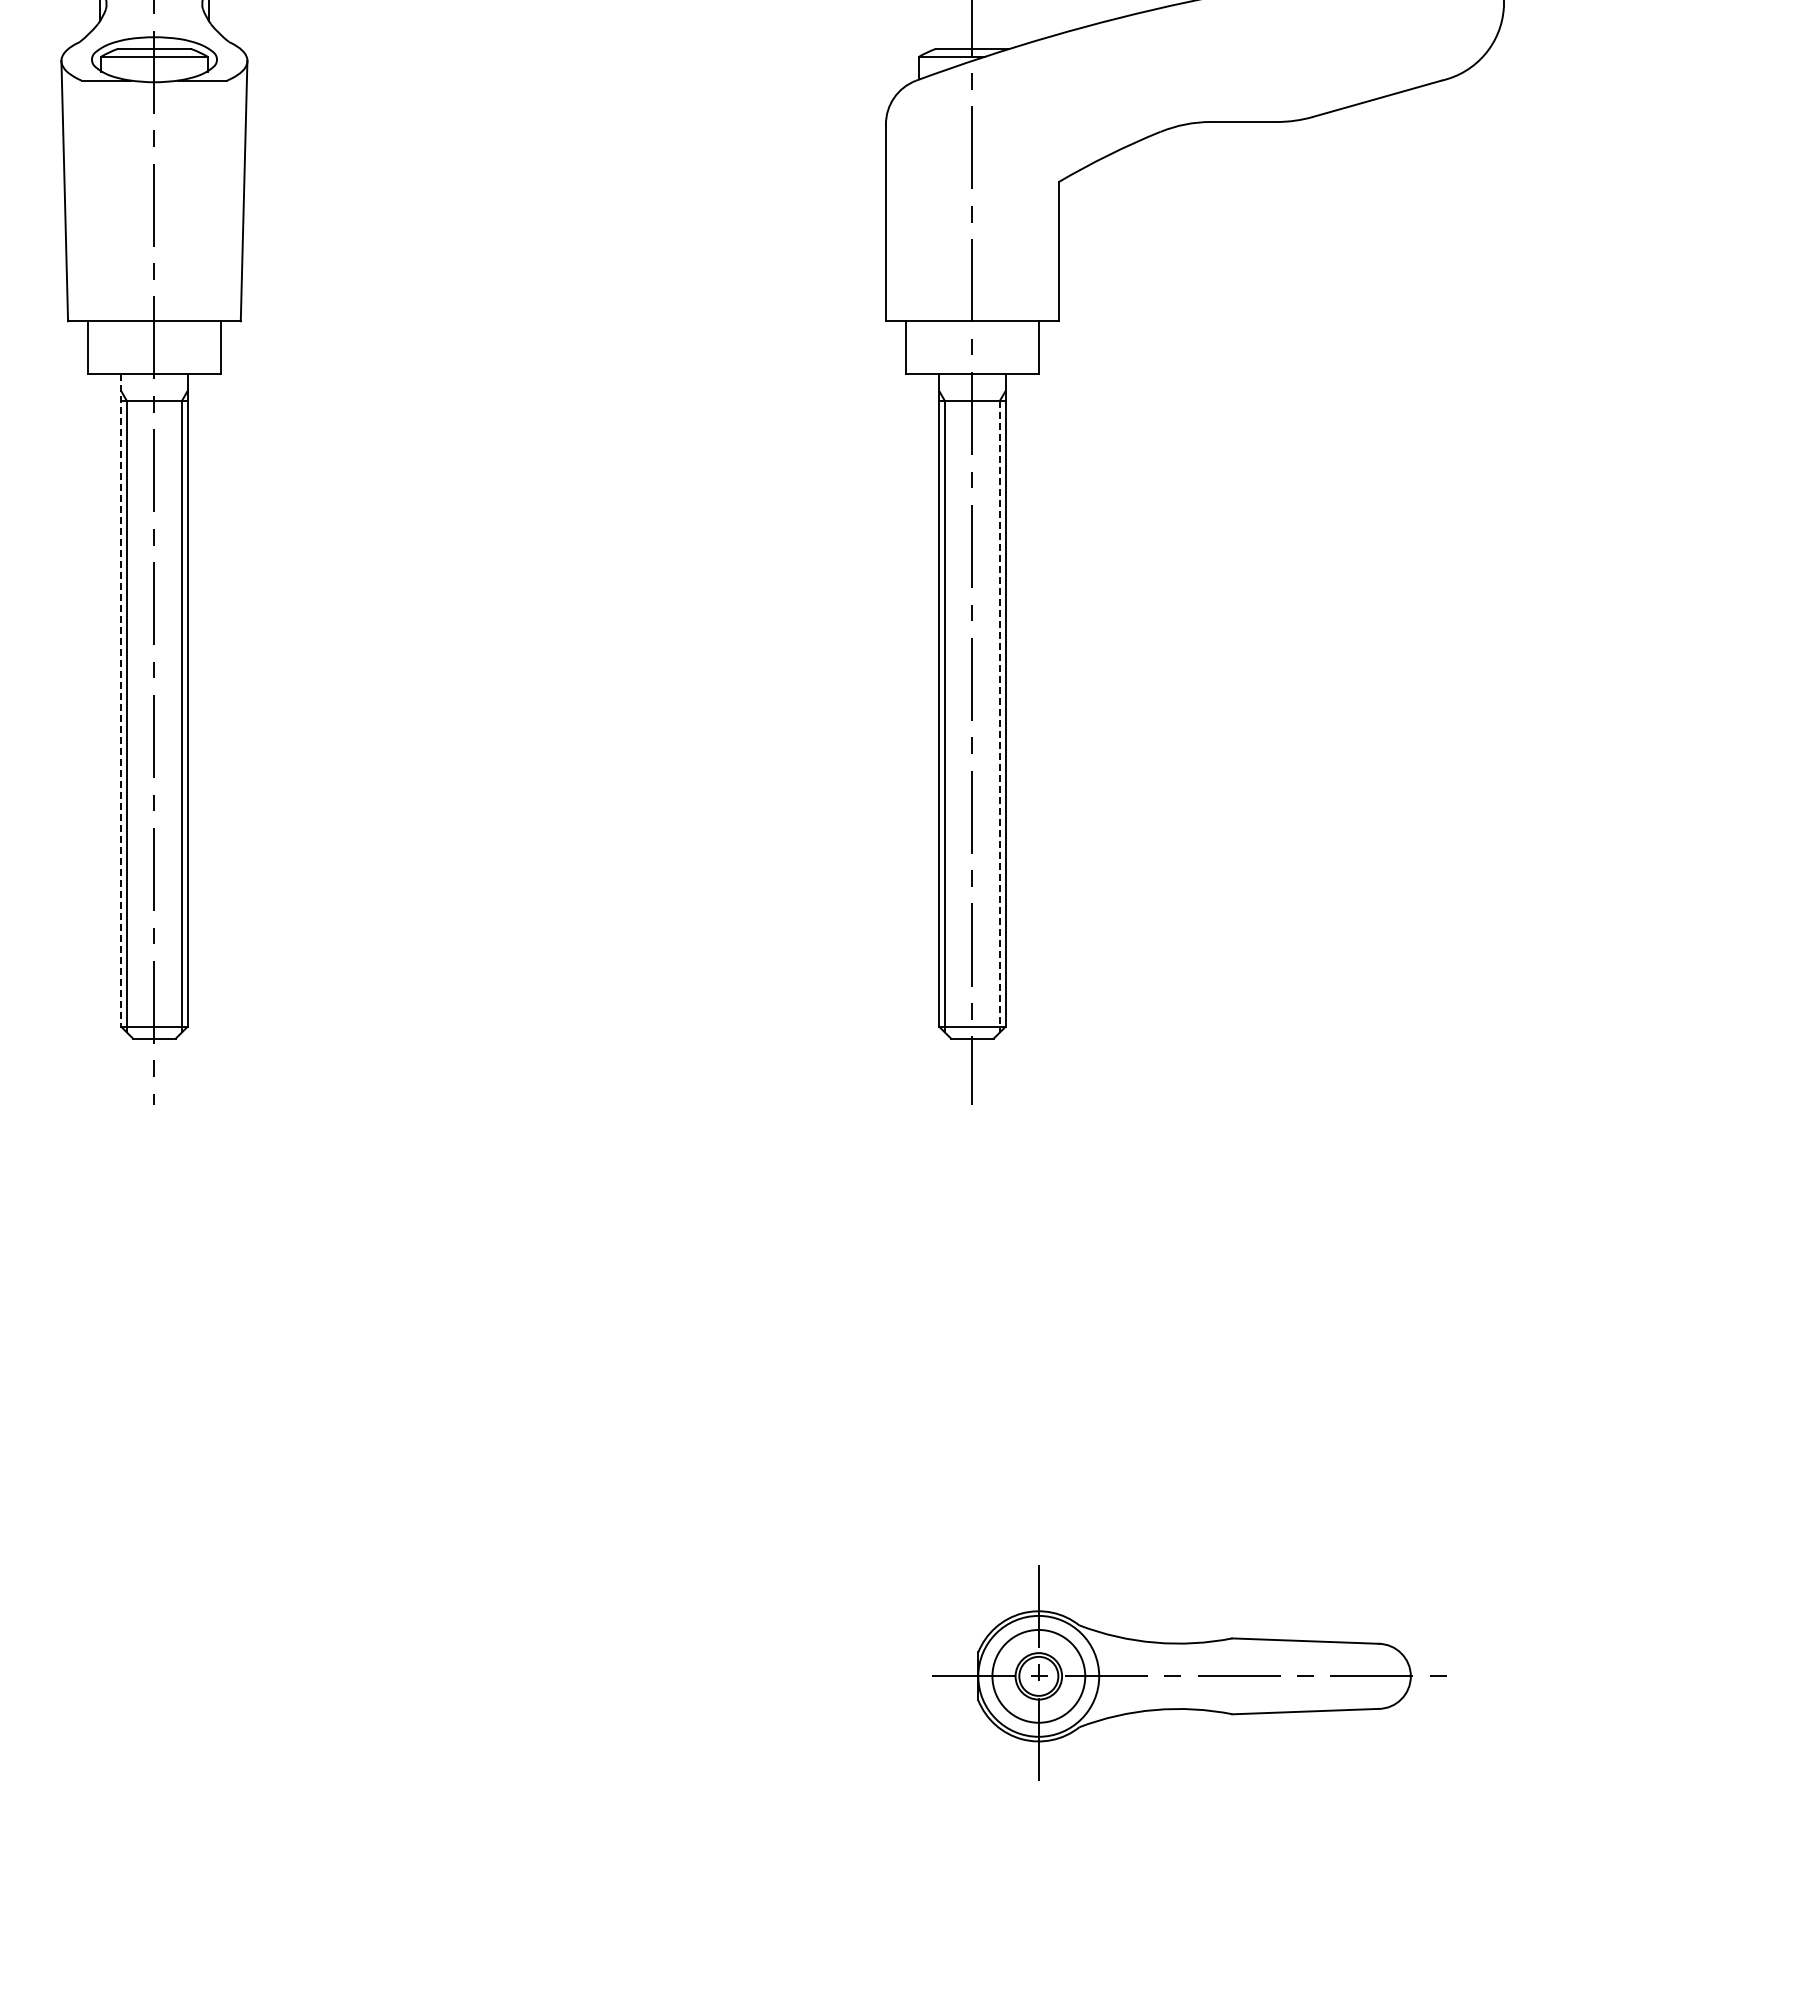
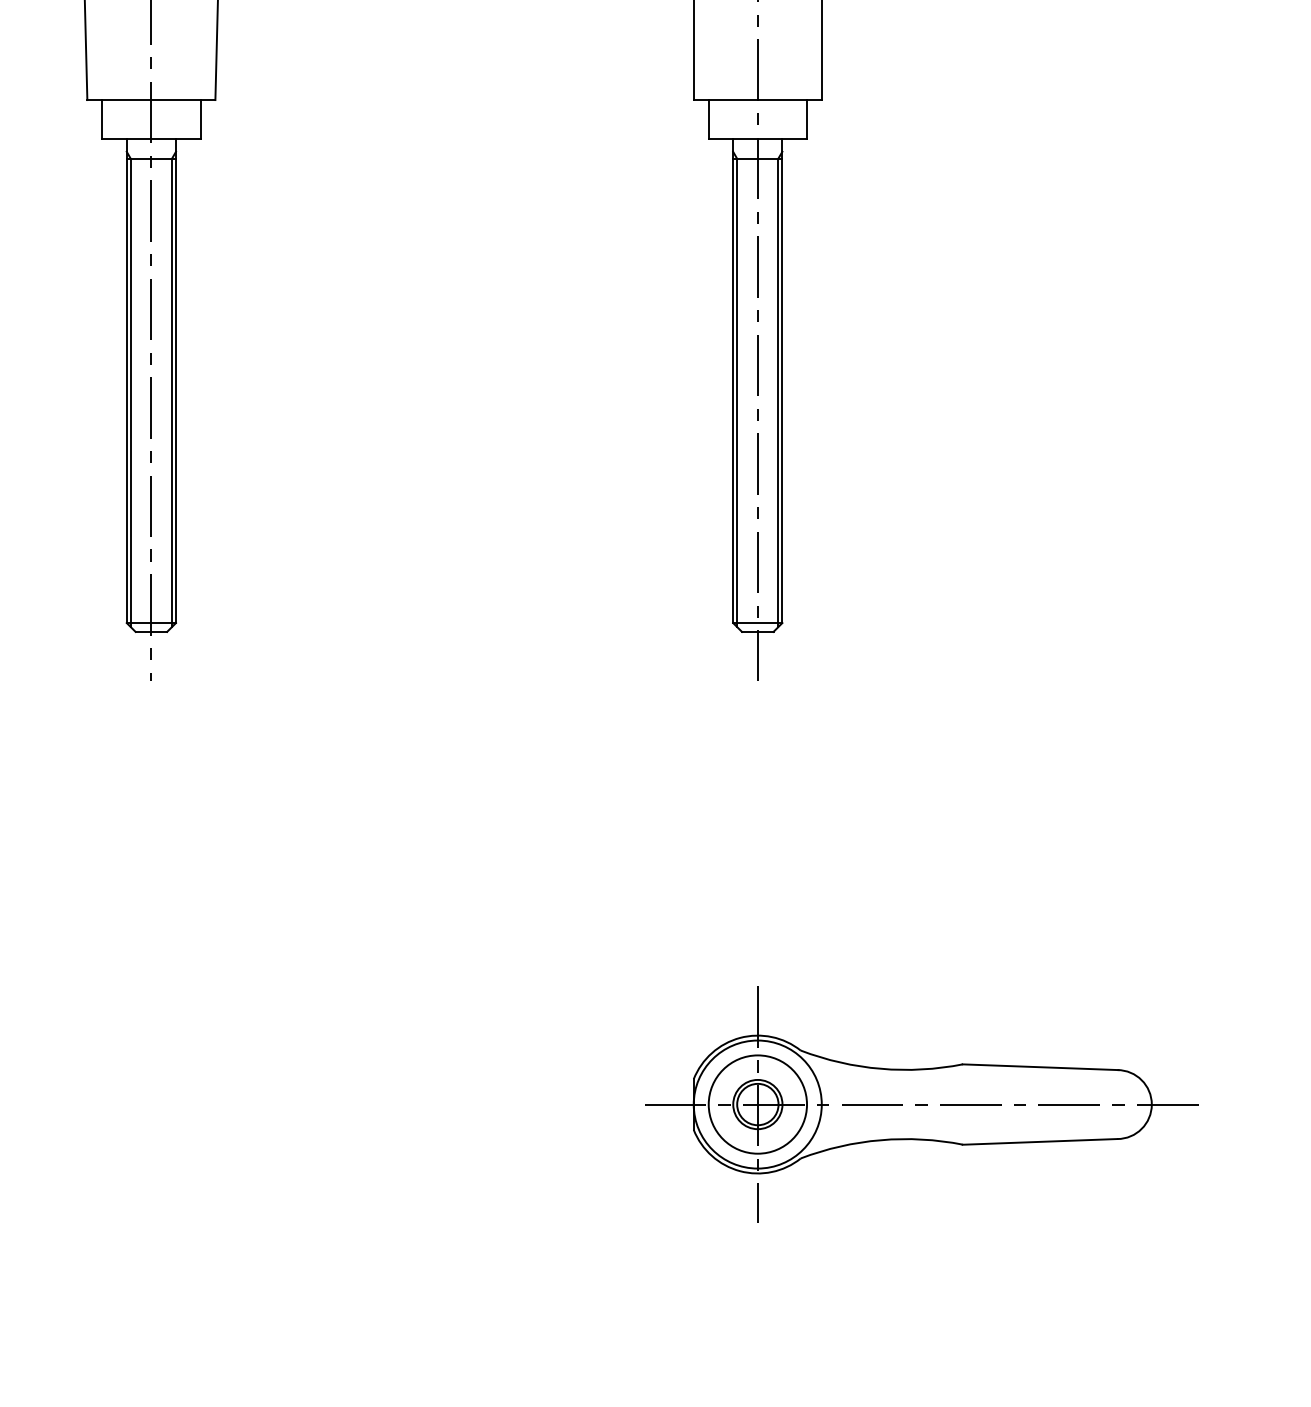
line: (121, 701) -> (126, 381), dashed -> solid
line: (999, 716) -> (777, 393), dashed -> solid
part: (1193, 1676) -> (921, 1104), size x1.43

